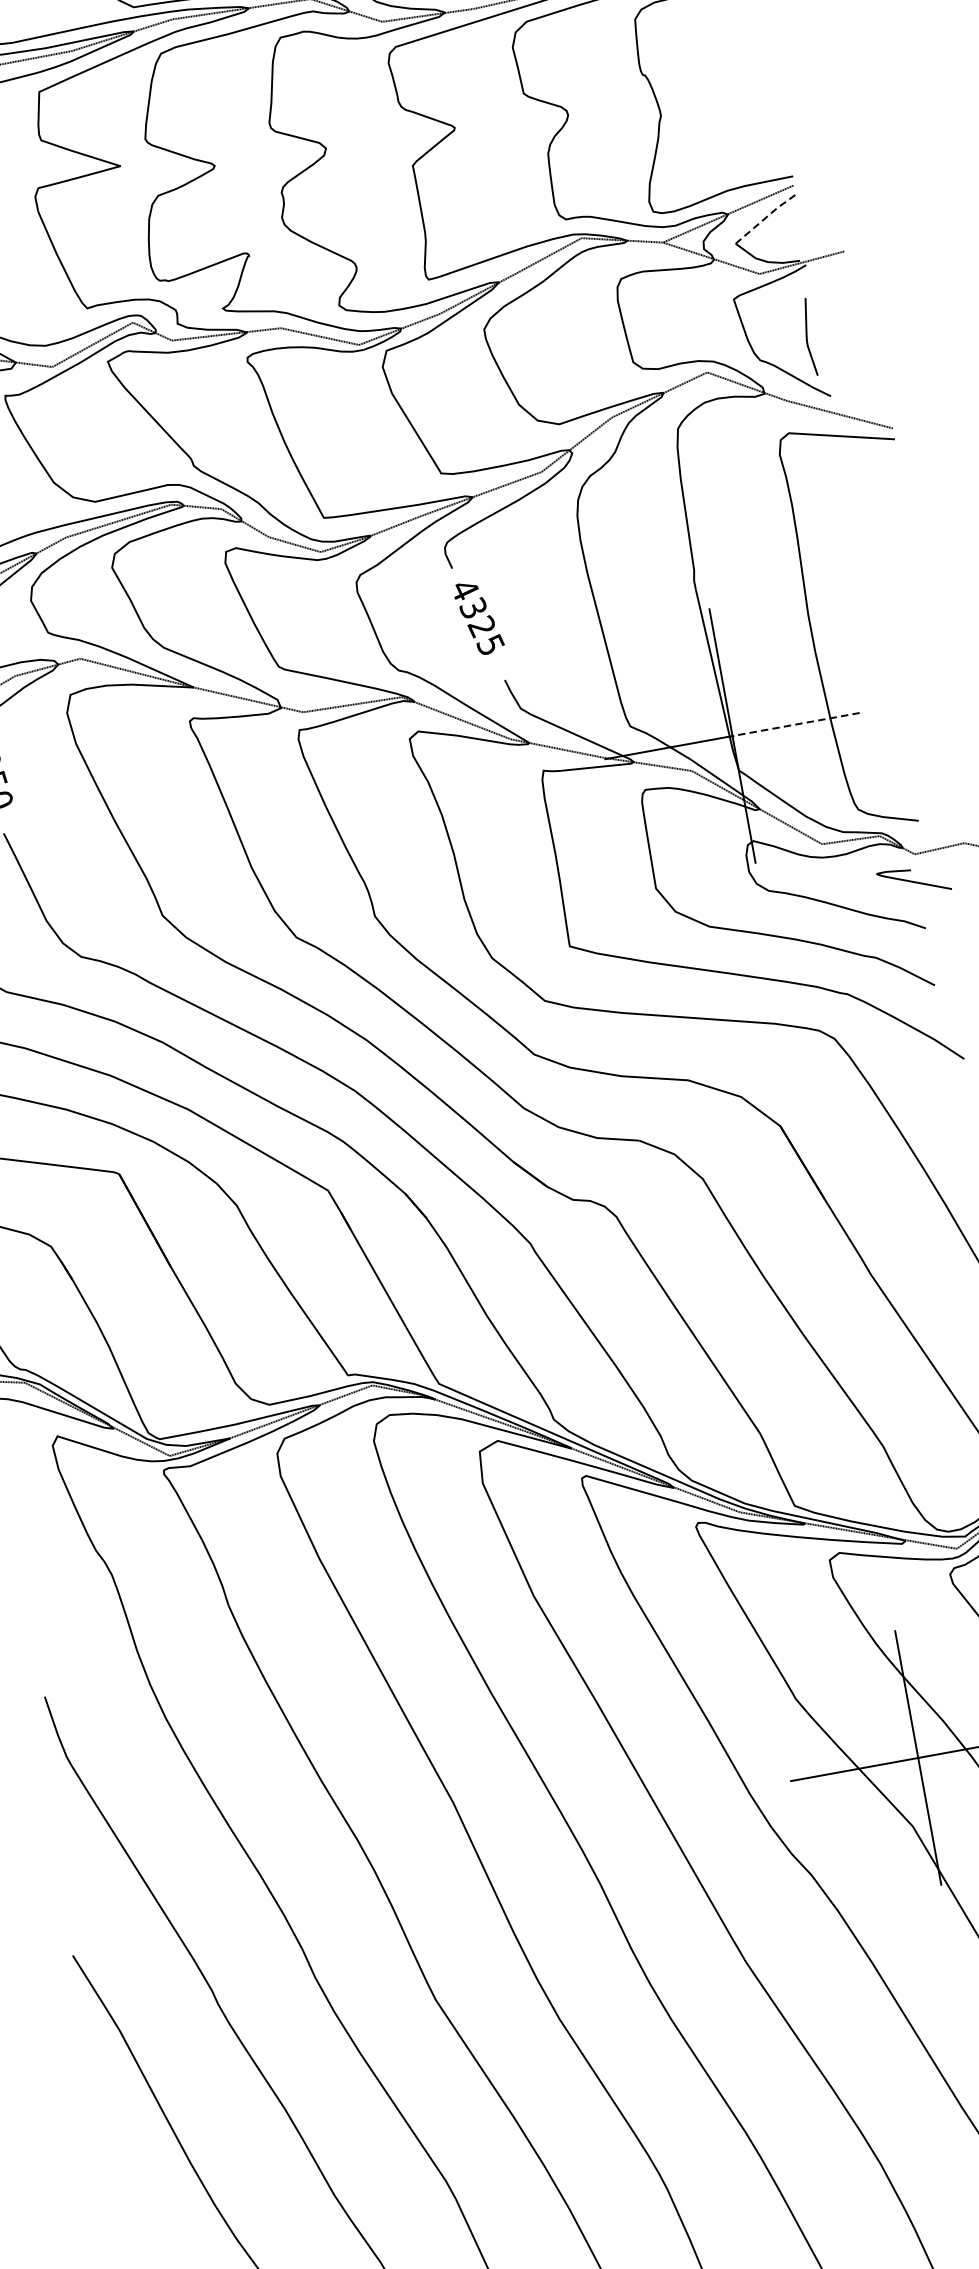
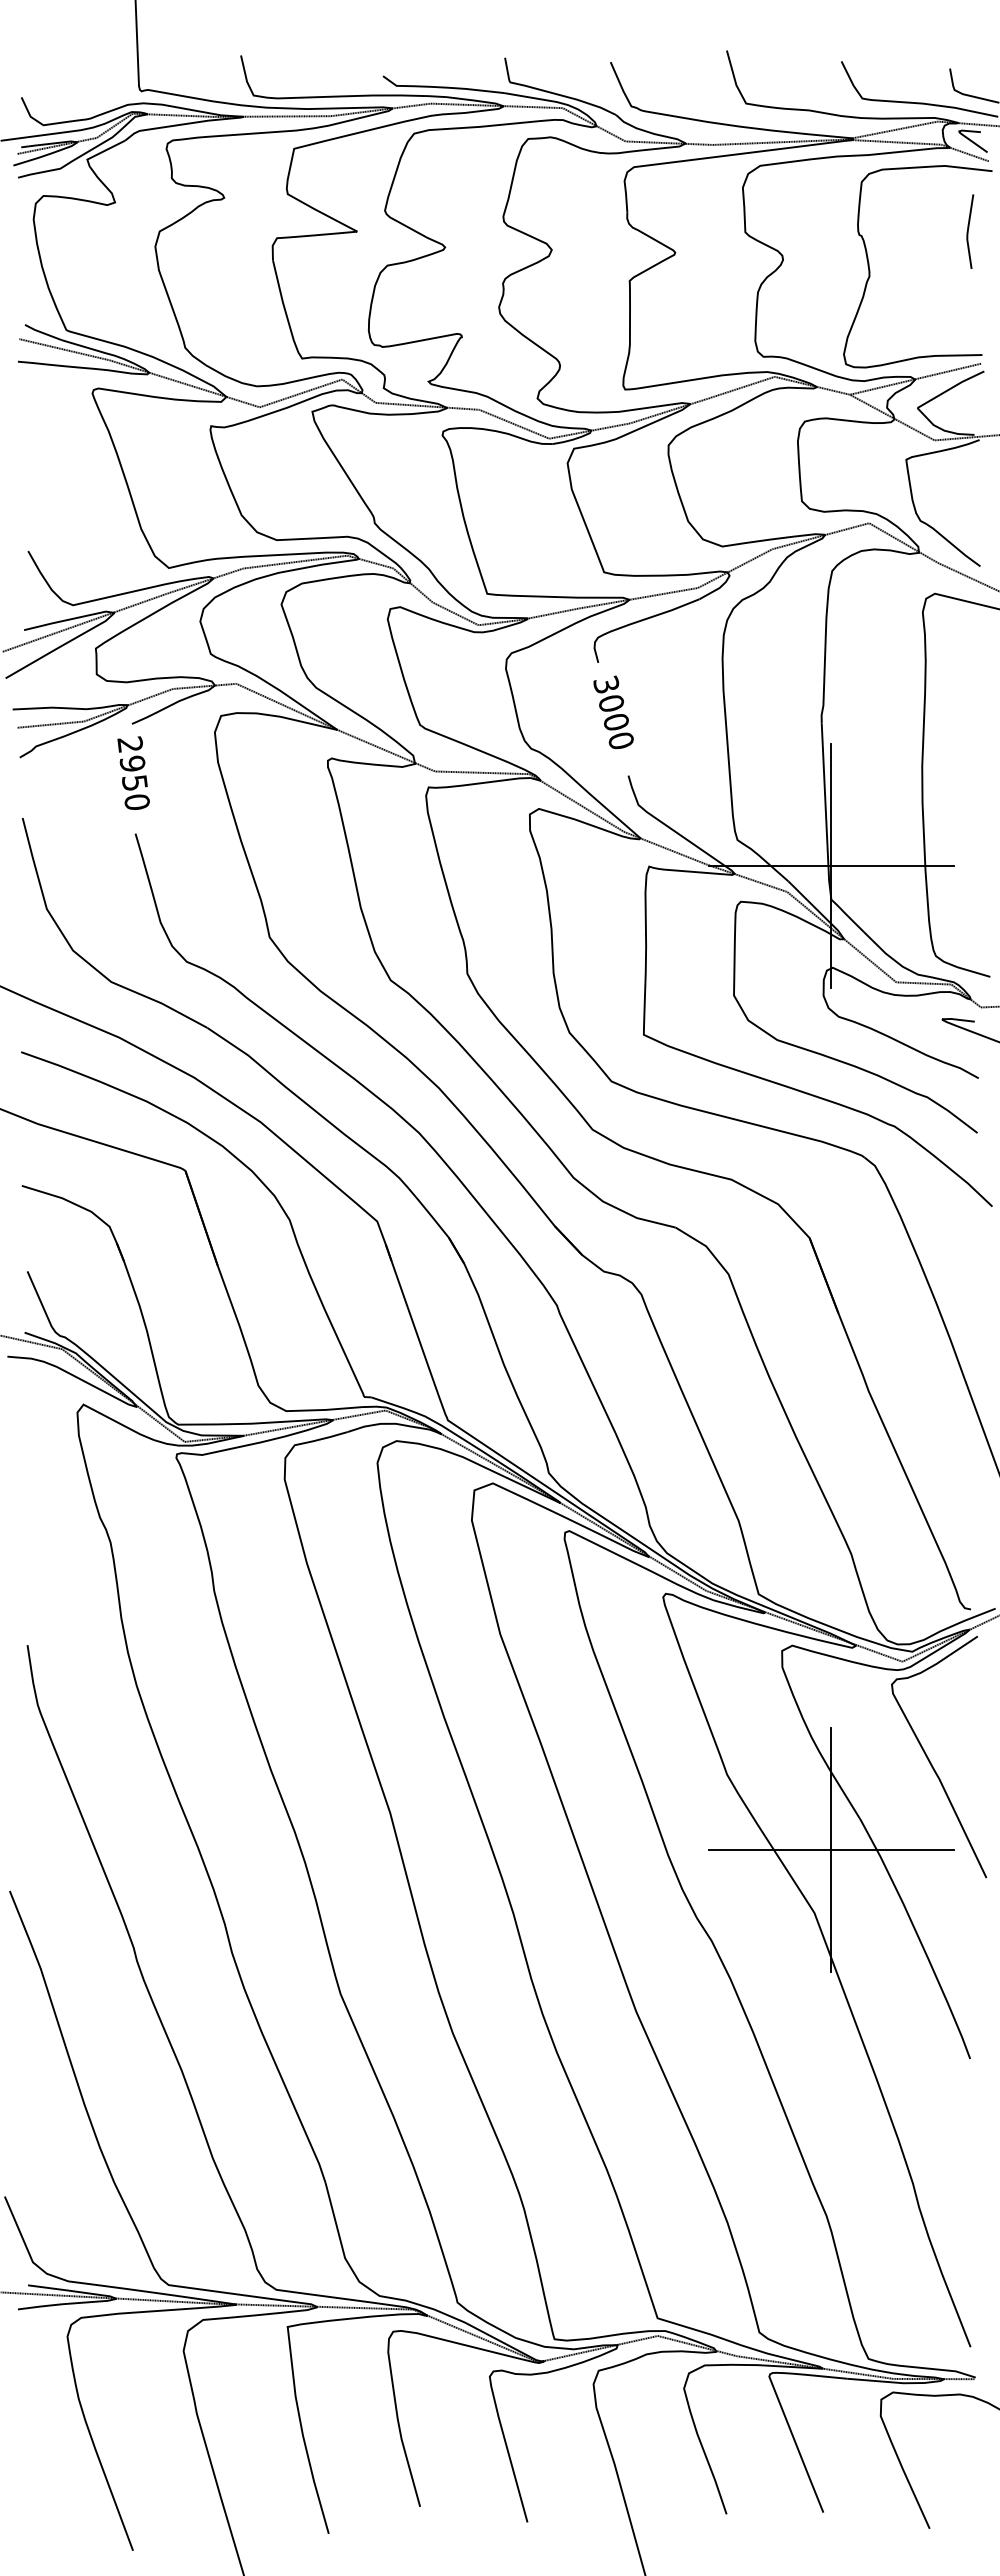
line: (767, 216) -> (951, 388), dashed -> solid
line: (807, 337) -> (968, 231), moved
text: (477, 617) -> (613, 712), 4325 -> 3000
line: (795, 724) -> (891, 866), dashed -> solid

